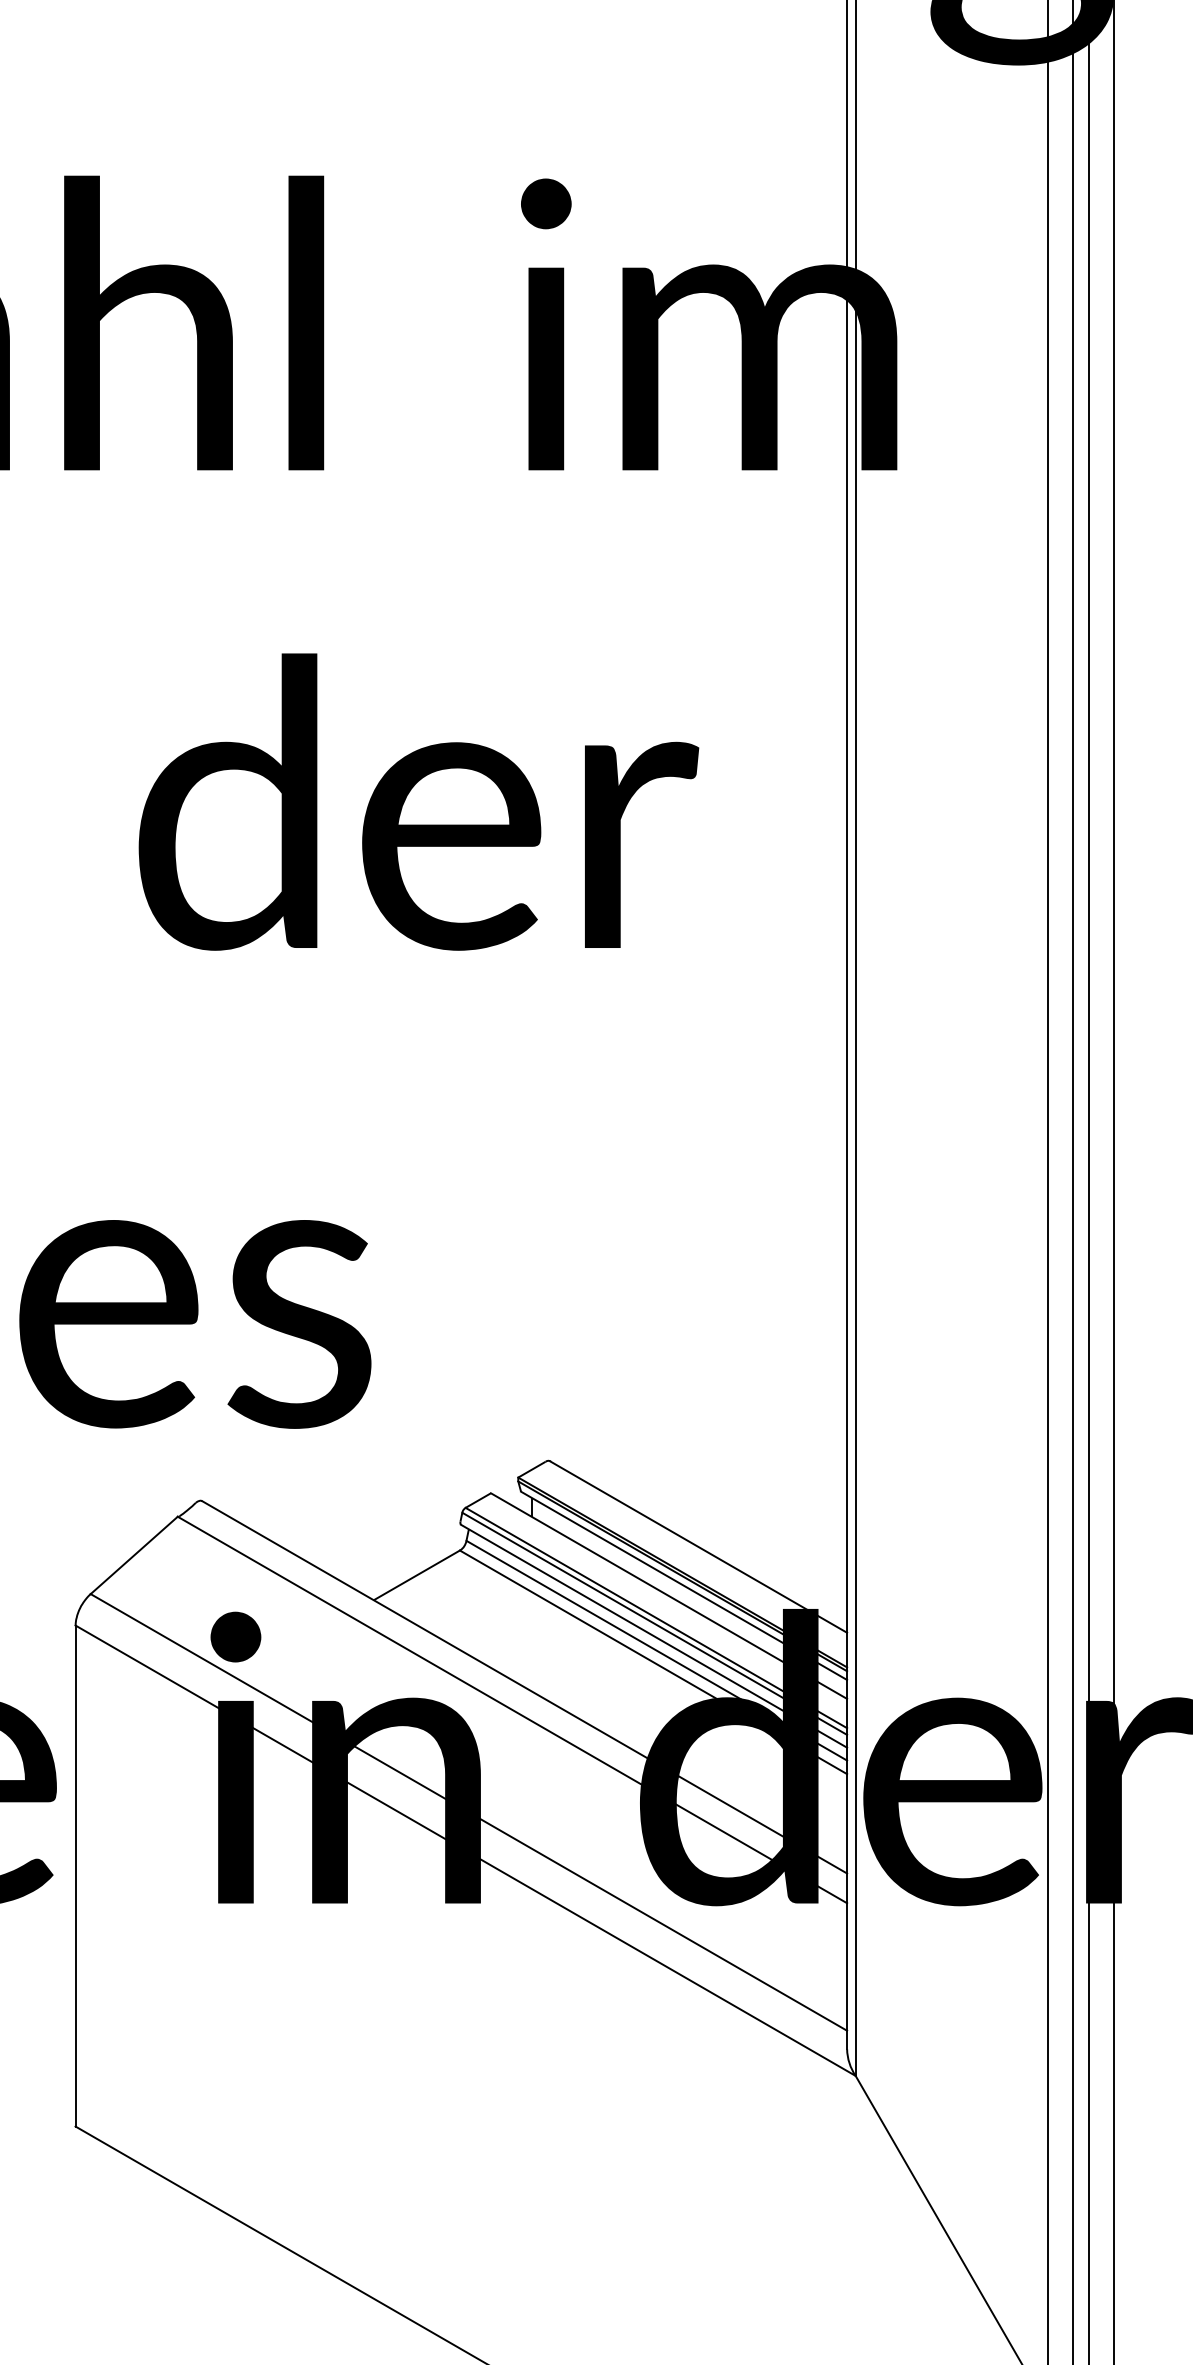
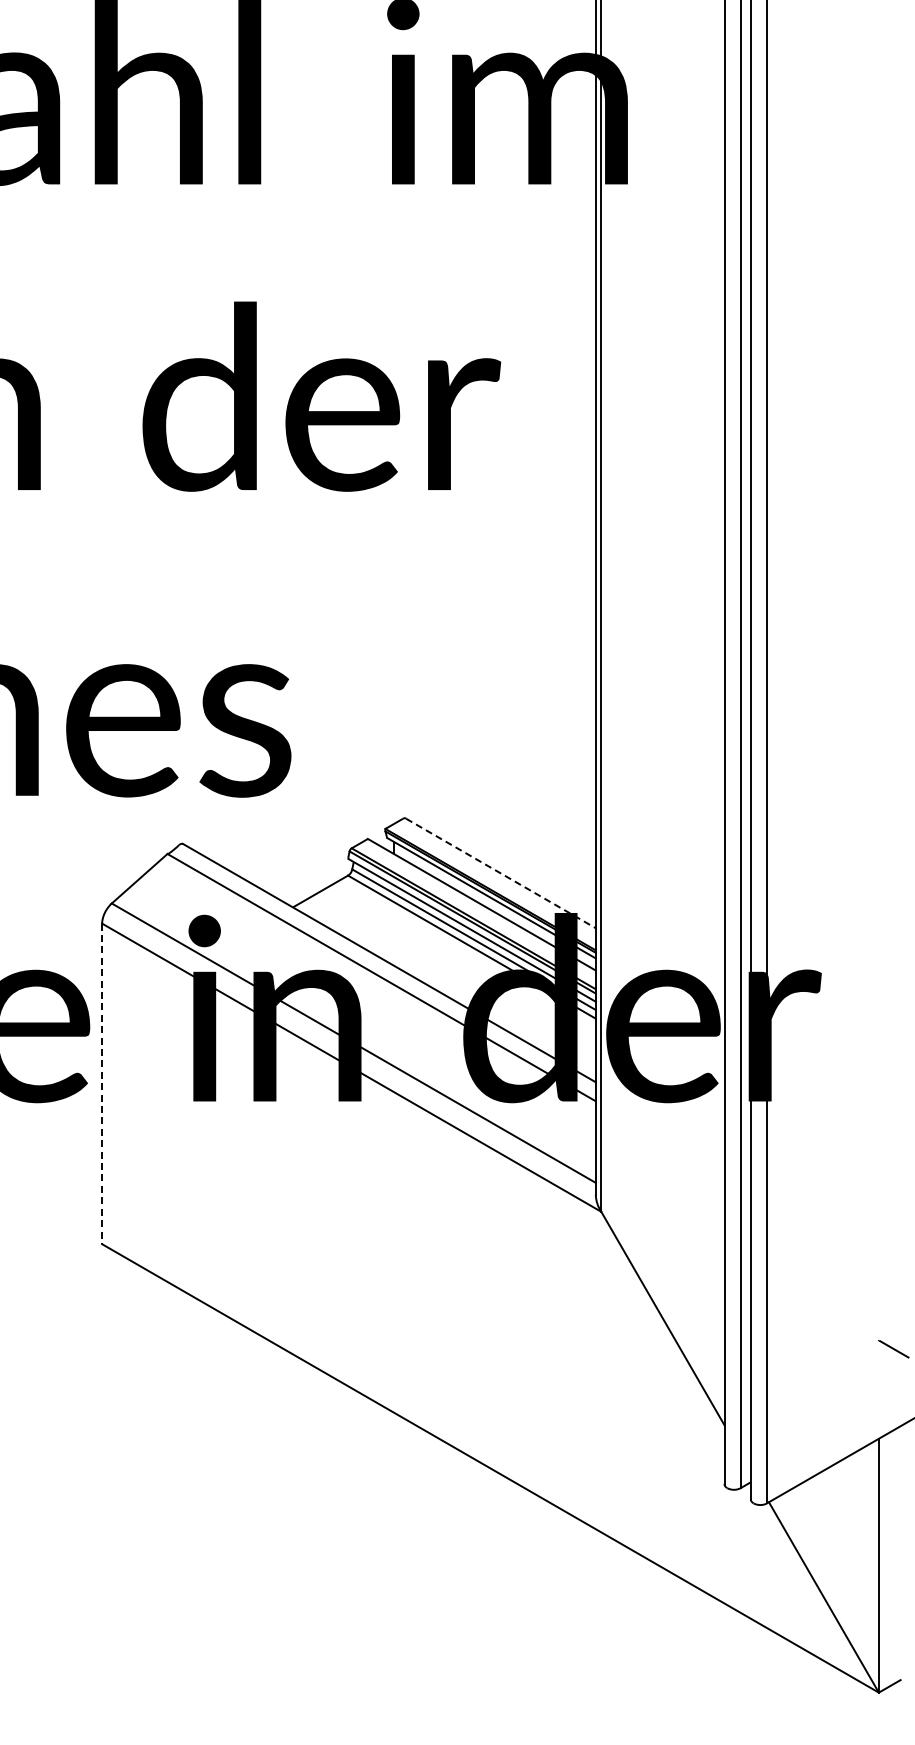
line: (699, 1547) -> (501, 873), solid -> dashed
line: (76, 1876) -> (102, 1084), solid -> dashed

